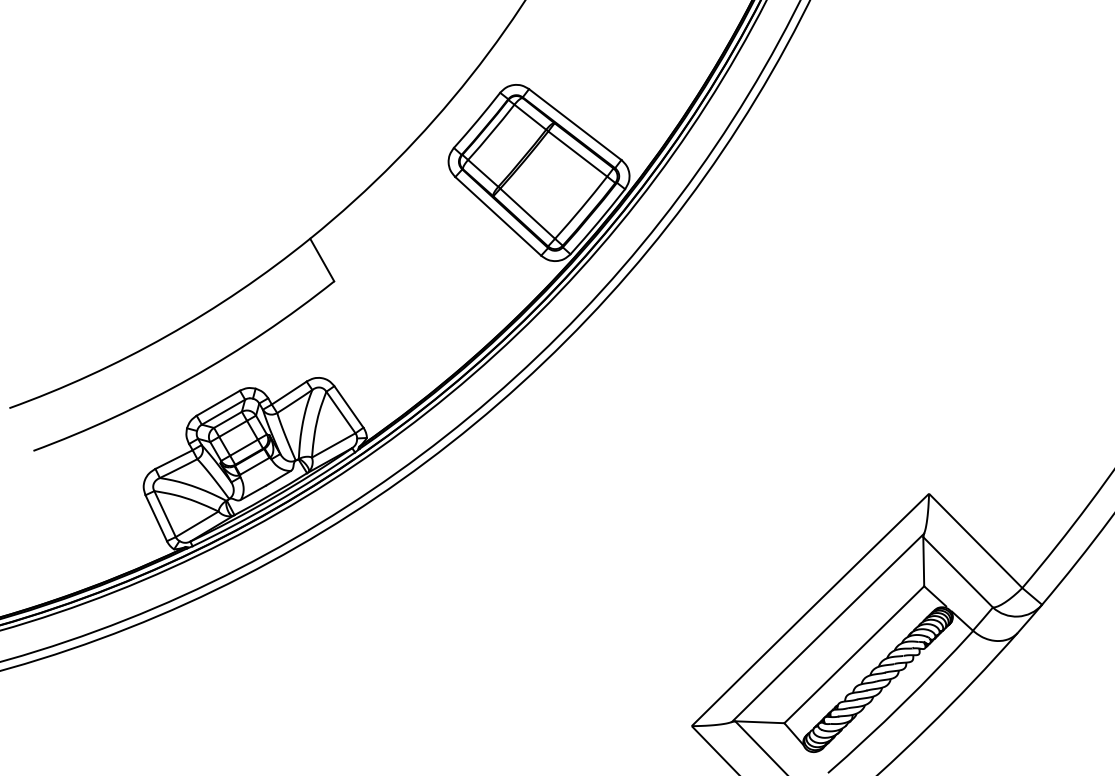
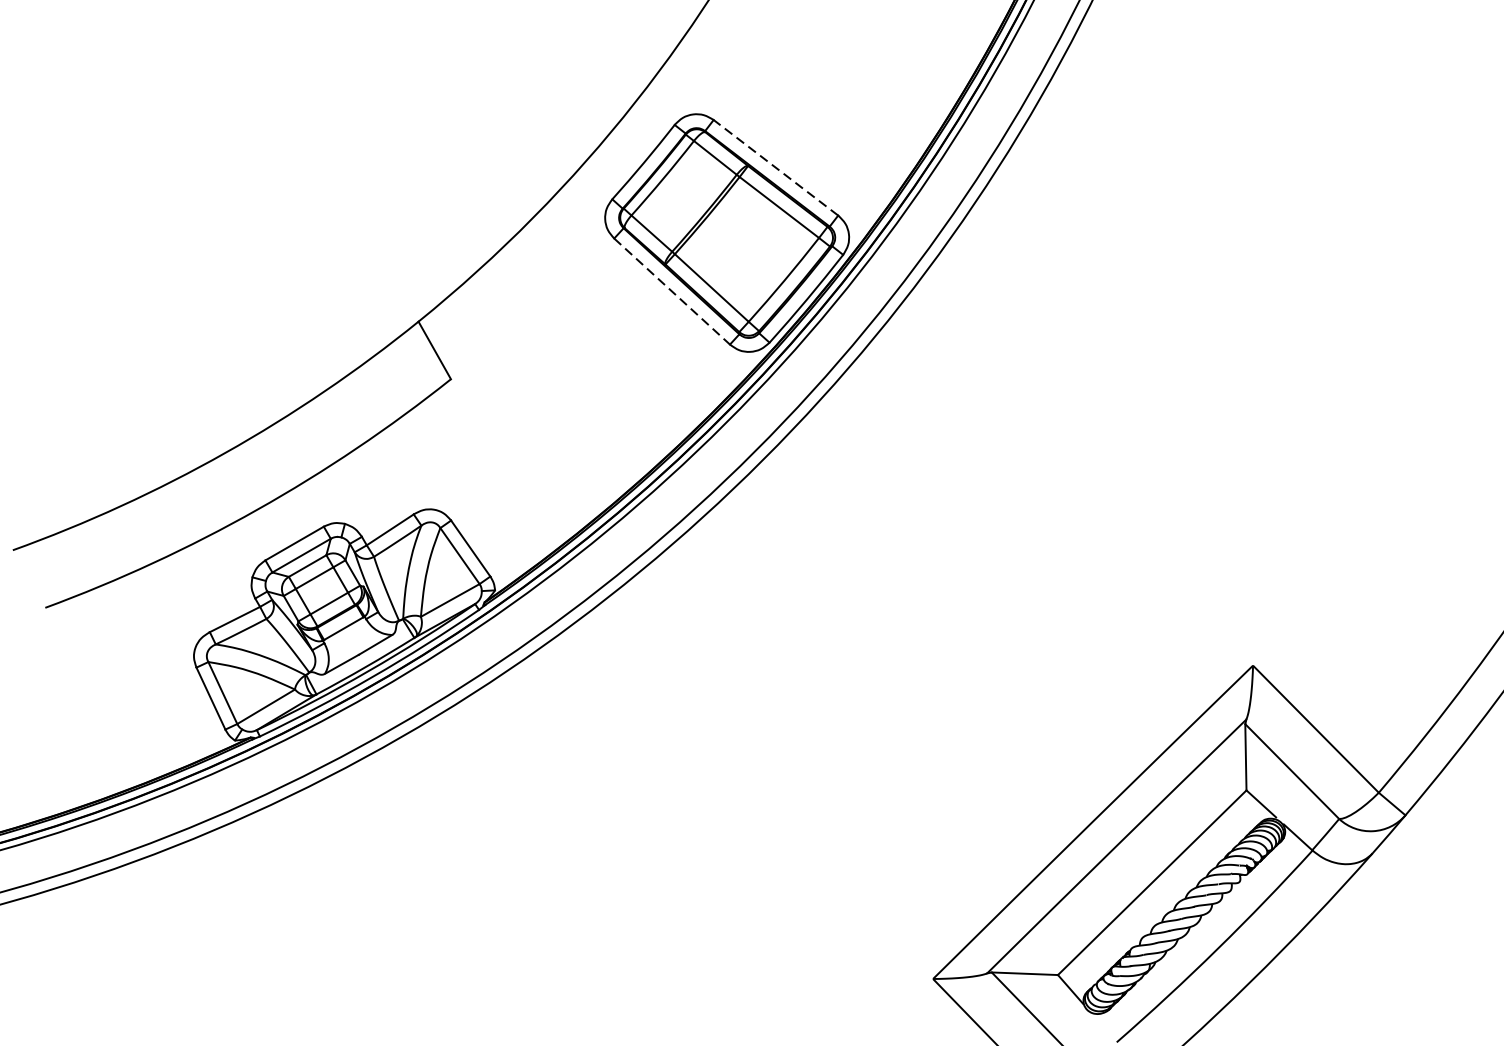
line: (574, 124) -> (774, 167), solid -> dashed
line: (498, 216) -> (672, 291), solid -> dashed

